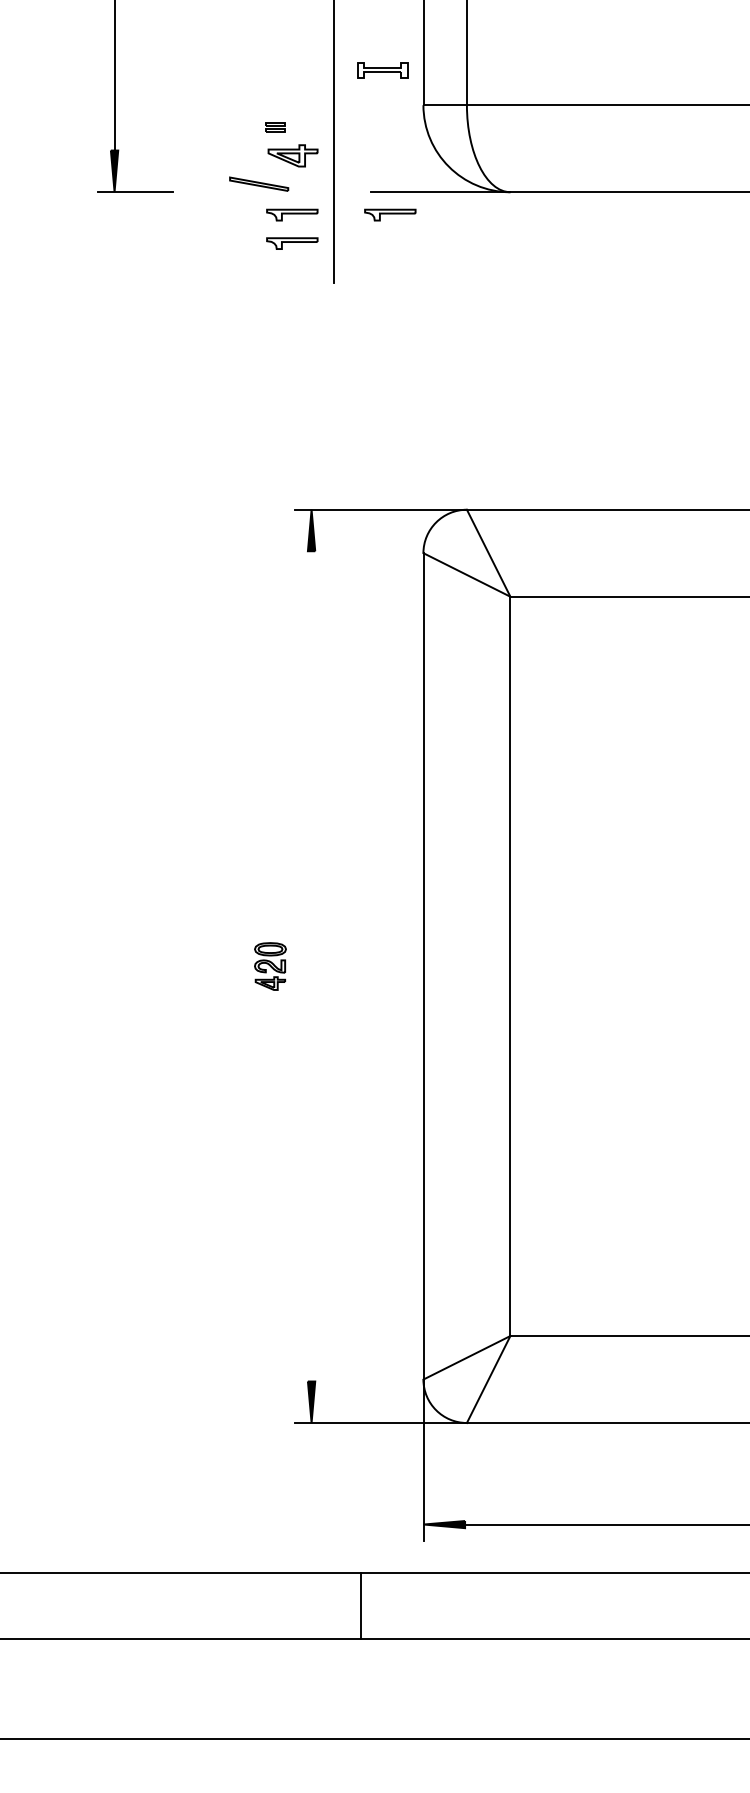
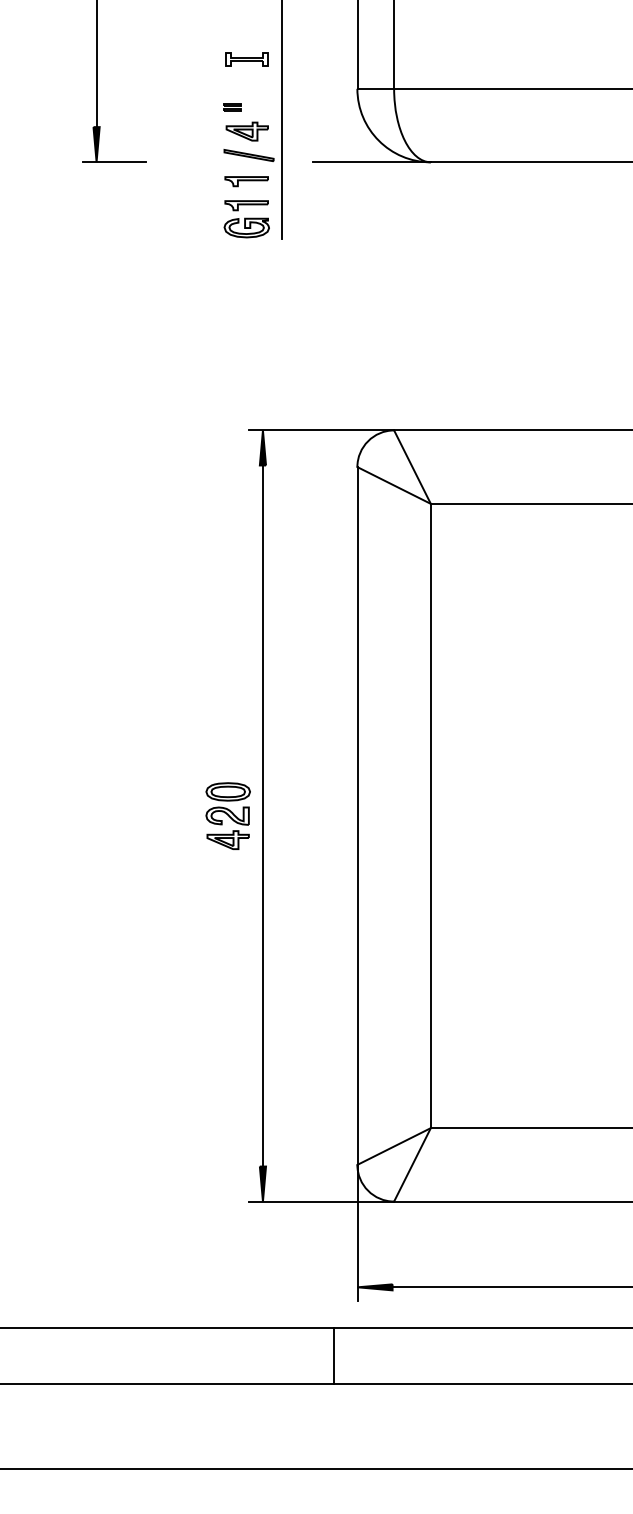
part: (382, 70) -> (246, 59), moved
part: (259, 183) -> (249, 154), moved
part: (390, 214) -> (329, 181), removed
part: (292, 270) -> (246, 228), added
part: (270, 966) -> (228, 816), size x1.67
line: (311, 966) -> (262, 816), added
line: (360, 1605) -> (333, 1355), moved

